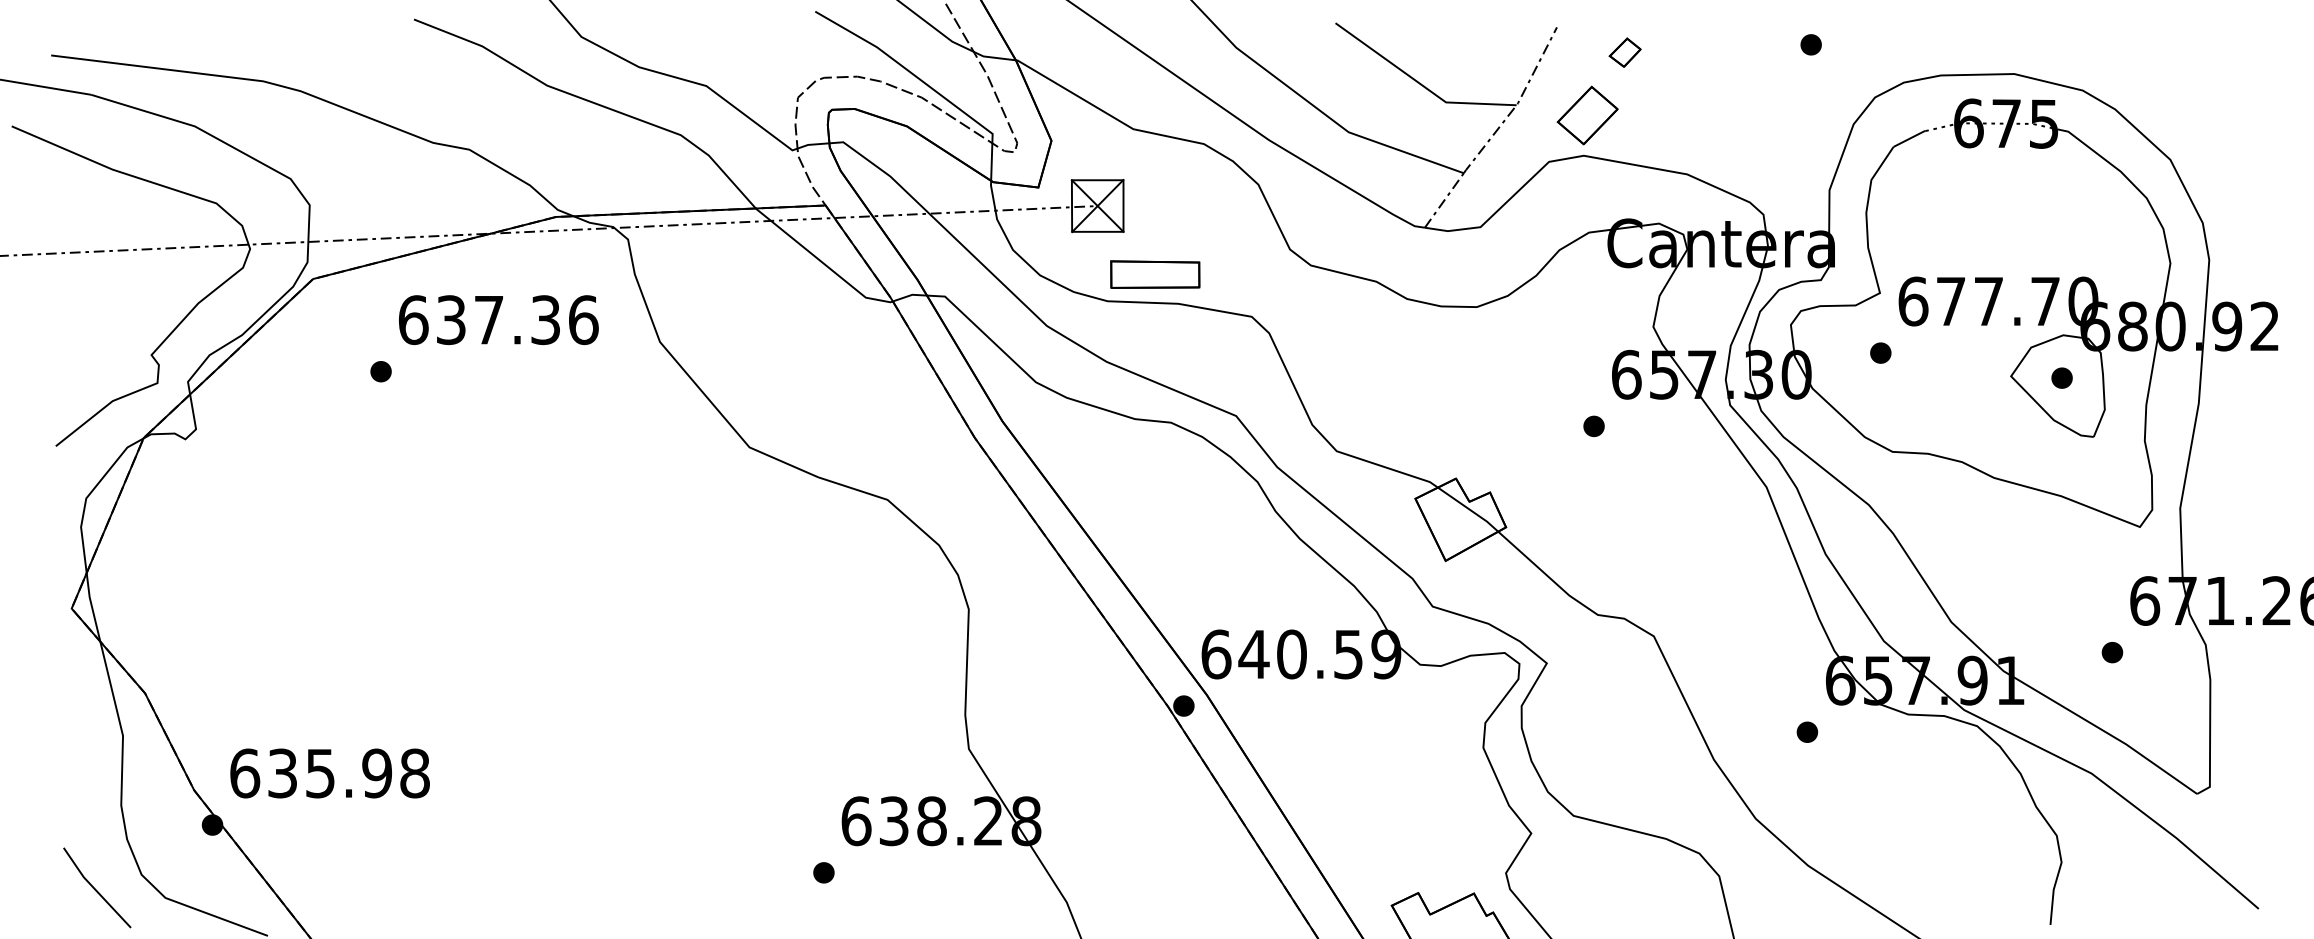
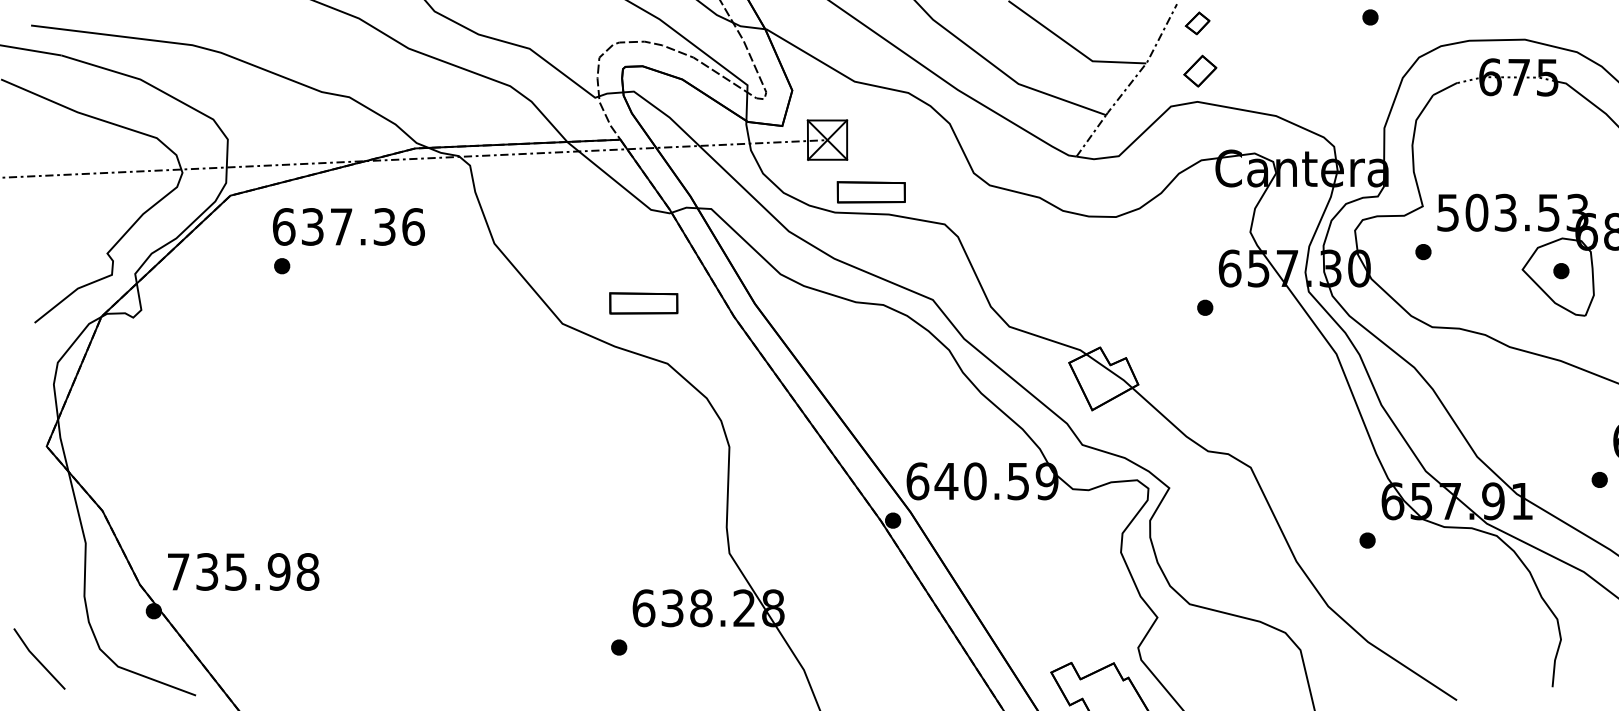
part: (1624, 52) -> (1197, 23), moved
part: (1587, 115) -> (1200, 71), size x0.7
text: (1998, 301) -> (1513, 212), 677.70 -> 503.53
text: (498, 319) -> (348, 226), moved
part: (856, 420) -> (643, 303), added
text: (245, 773) -> (178, 571), 635.98 -> 735.98
line: (95, 888) -> (38, 659), moved

